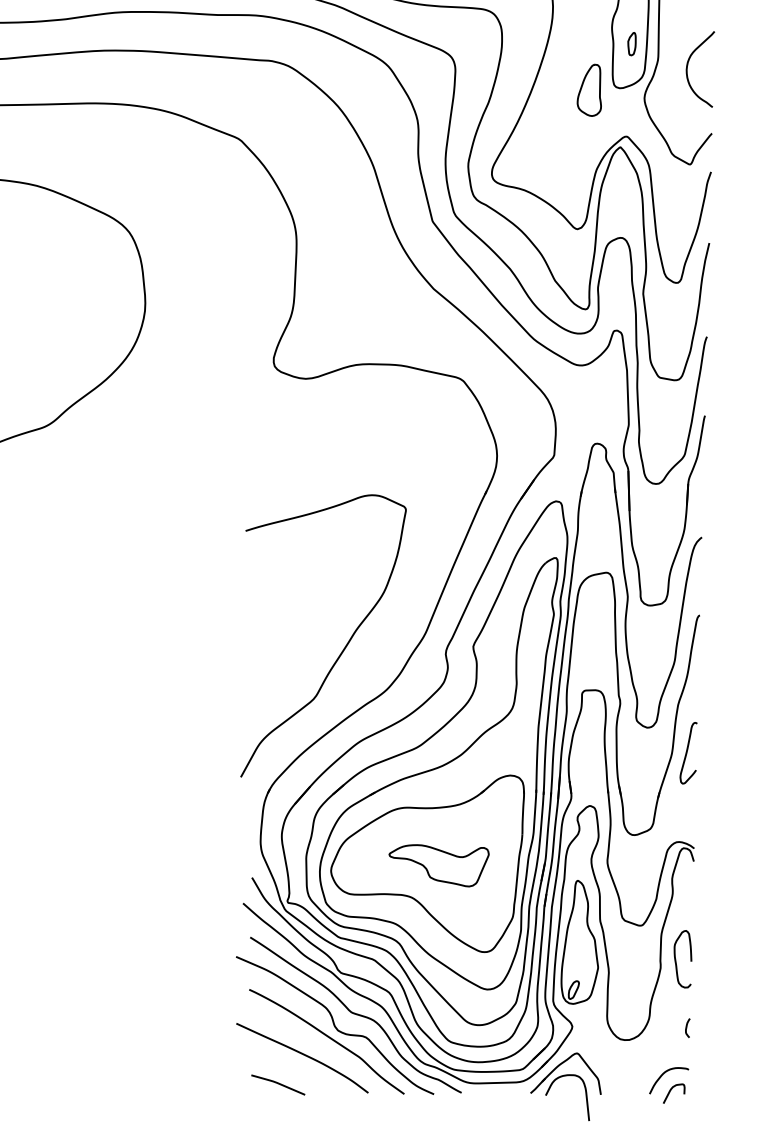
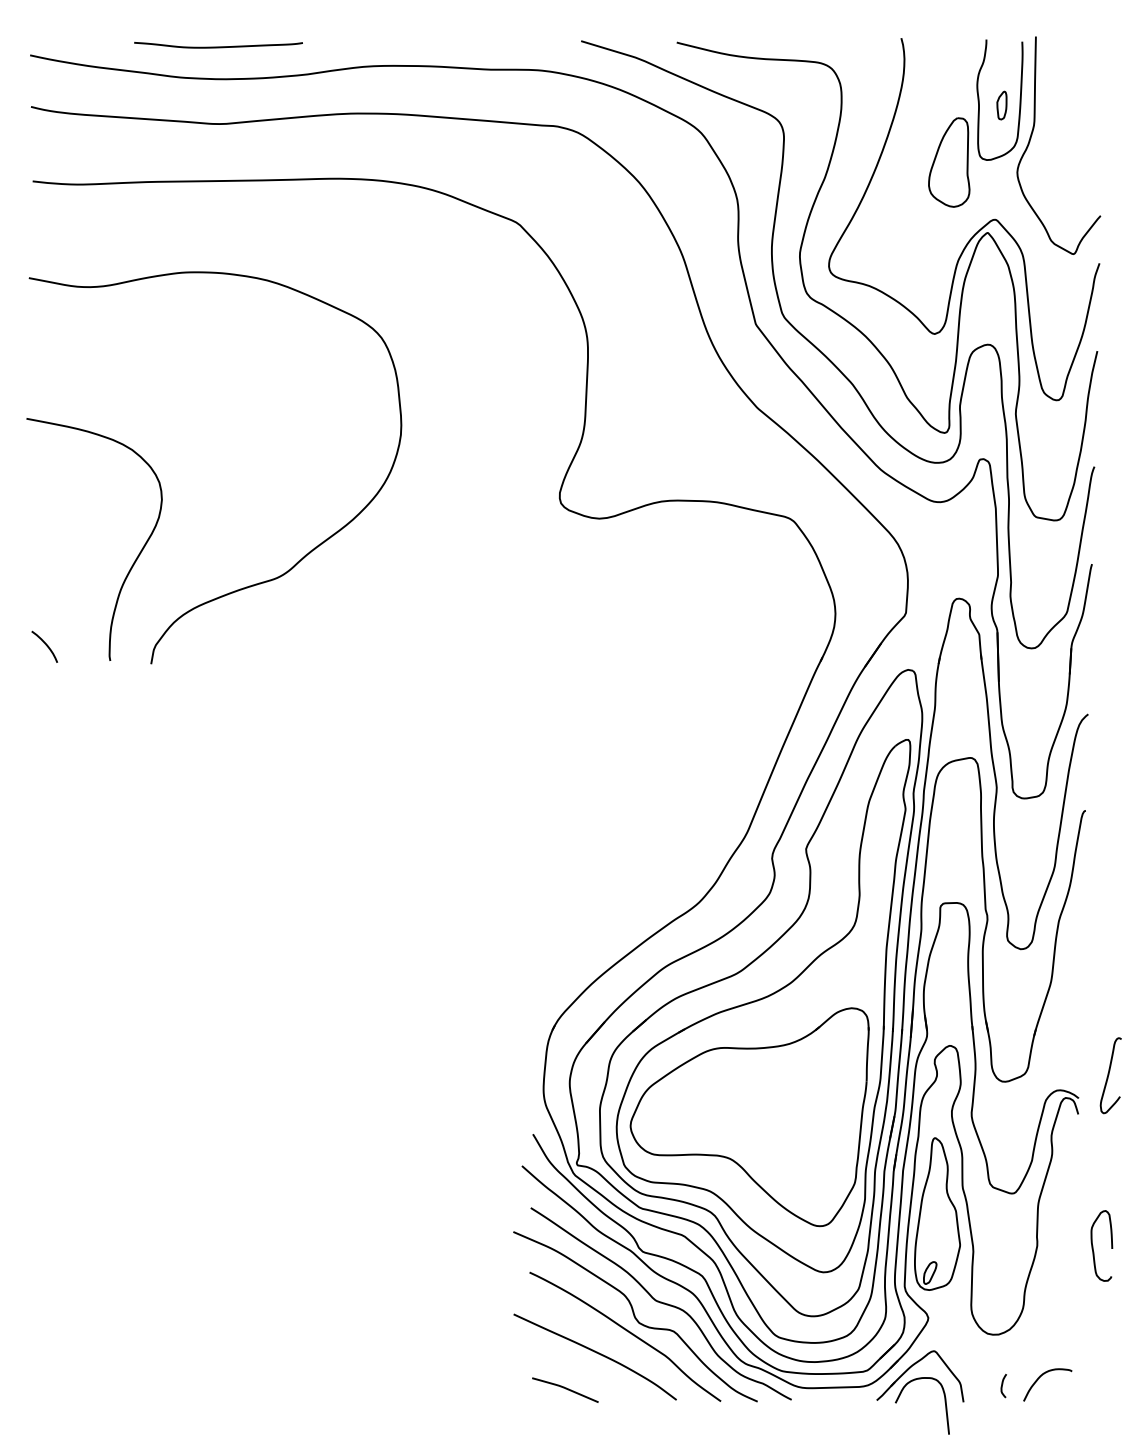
curve: (688, 65) -> (1071, 131), removed
part: (589, 90) -> (949, 162), size x1.4
curve: (343, 649) -> (645, 852), removed
curve: (687, 753) -> (1109, 1075), moved
part: (438, 865) -> (763, 1119), removed
curve: (676, 958) -> (1093, 1245), moved
curve: (686, 1028) -> (1002, 1386), moved
curve: (670, 1091) -> (1049, 1398), removed

